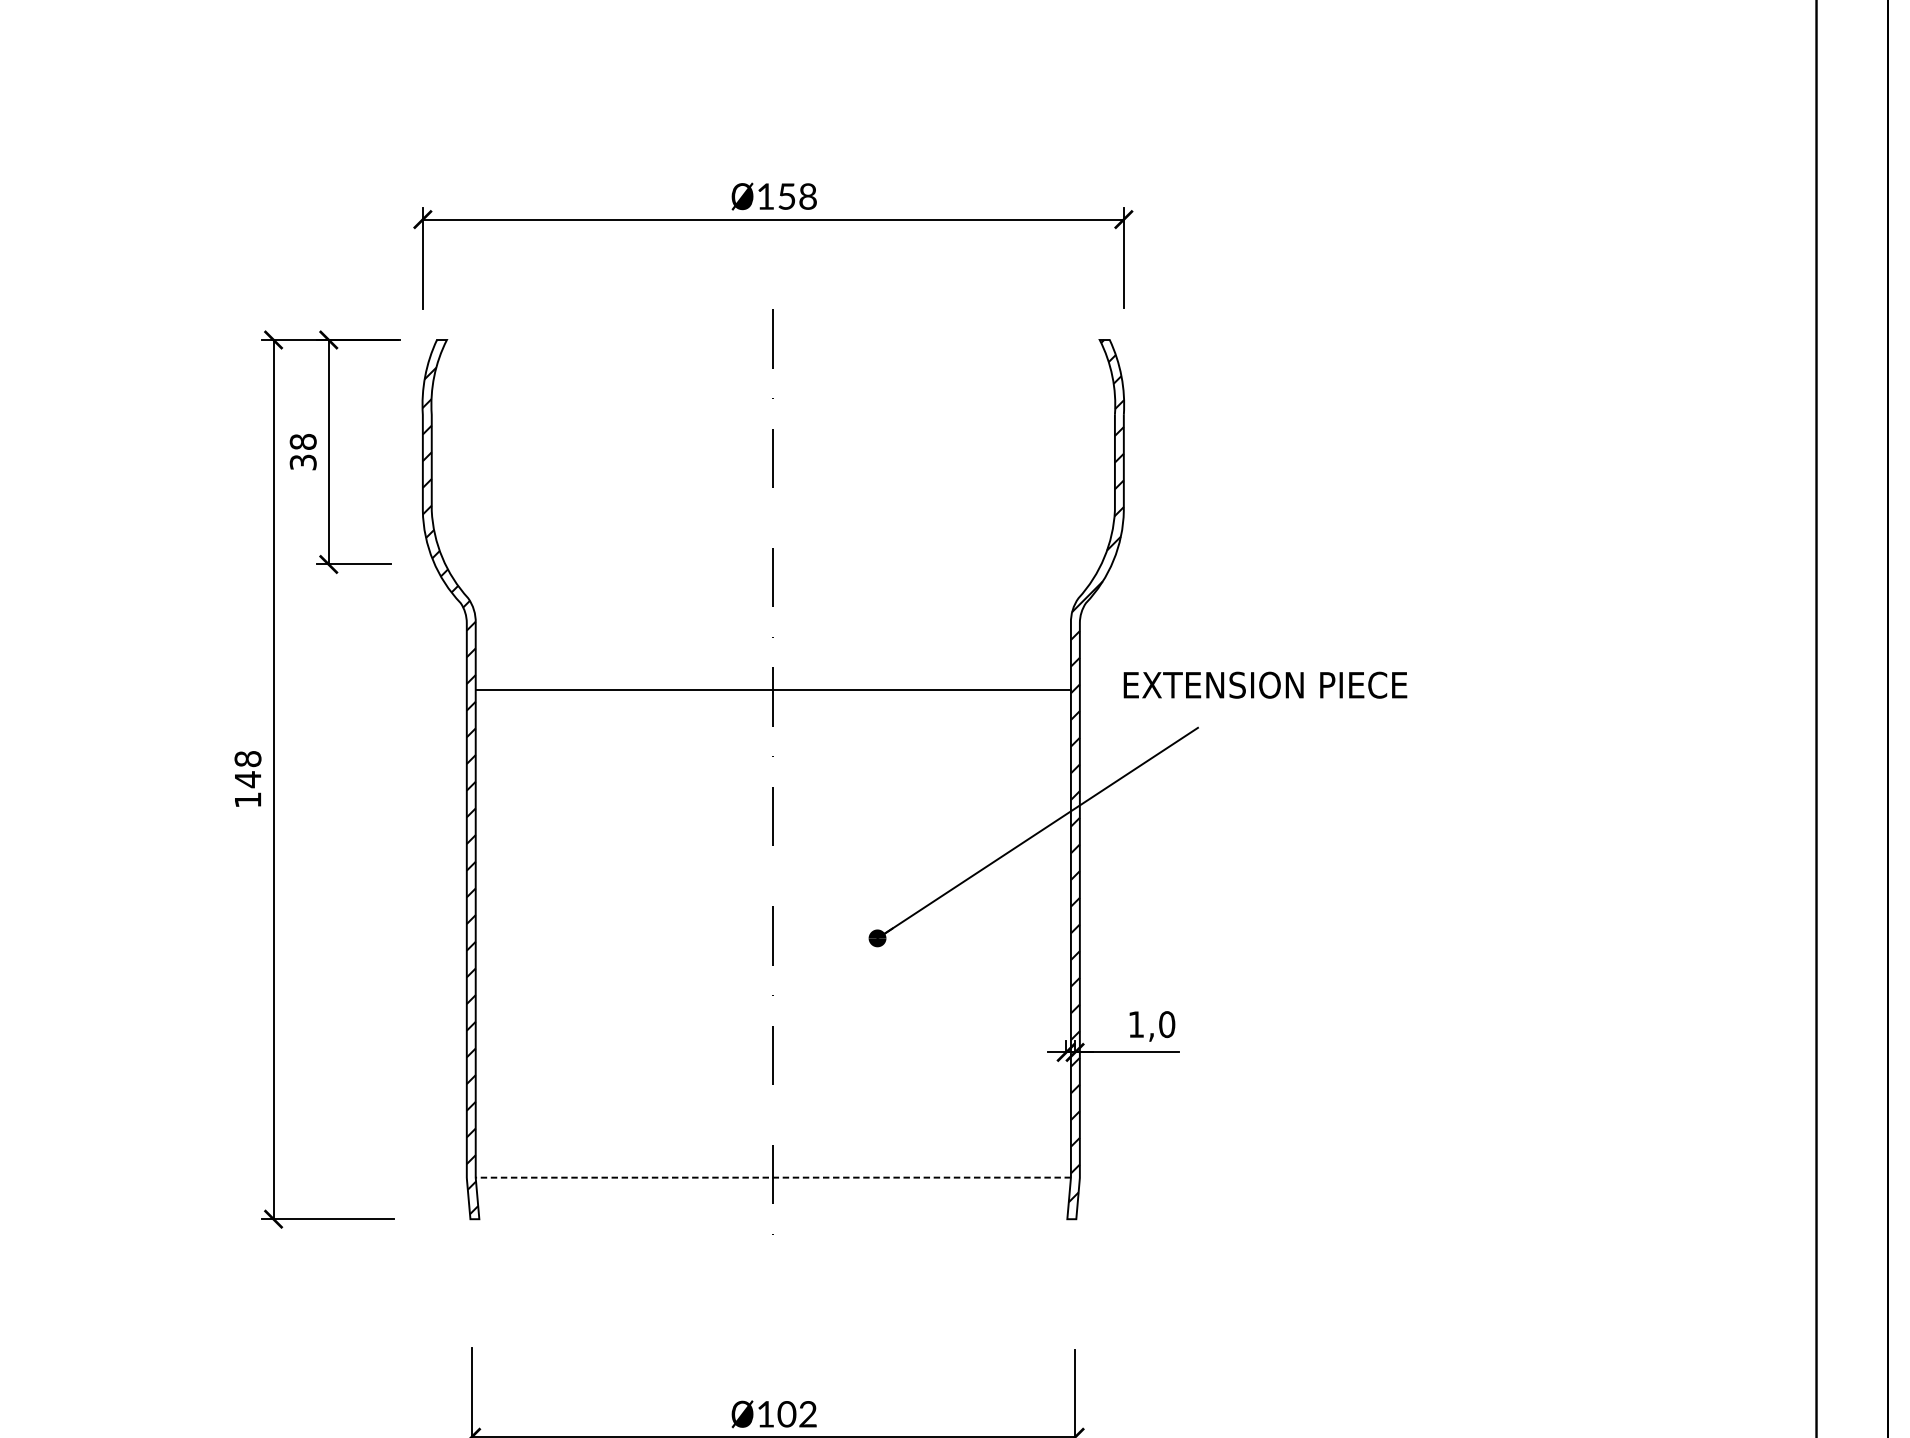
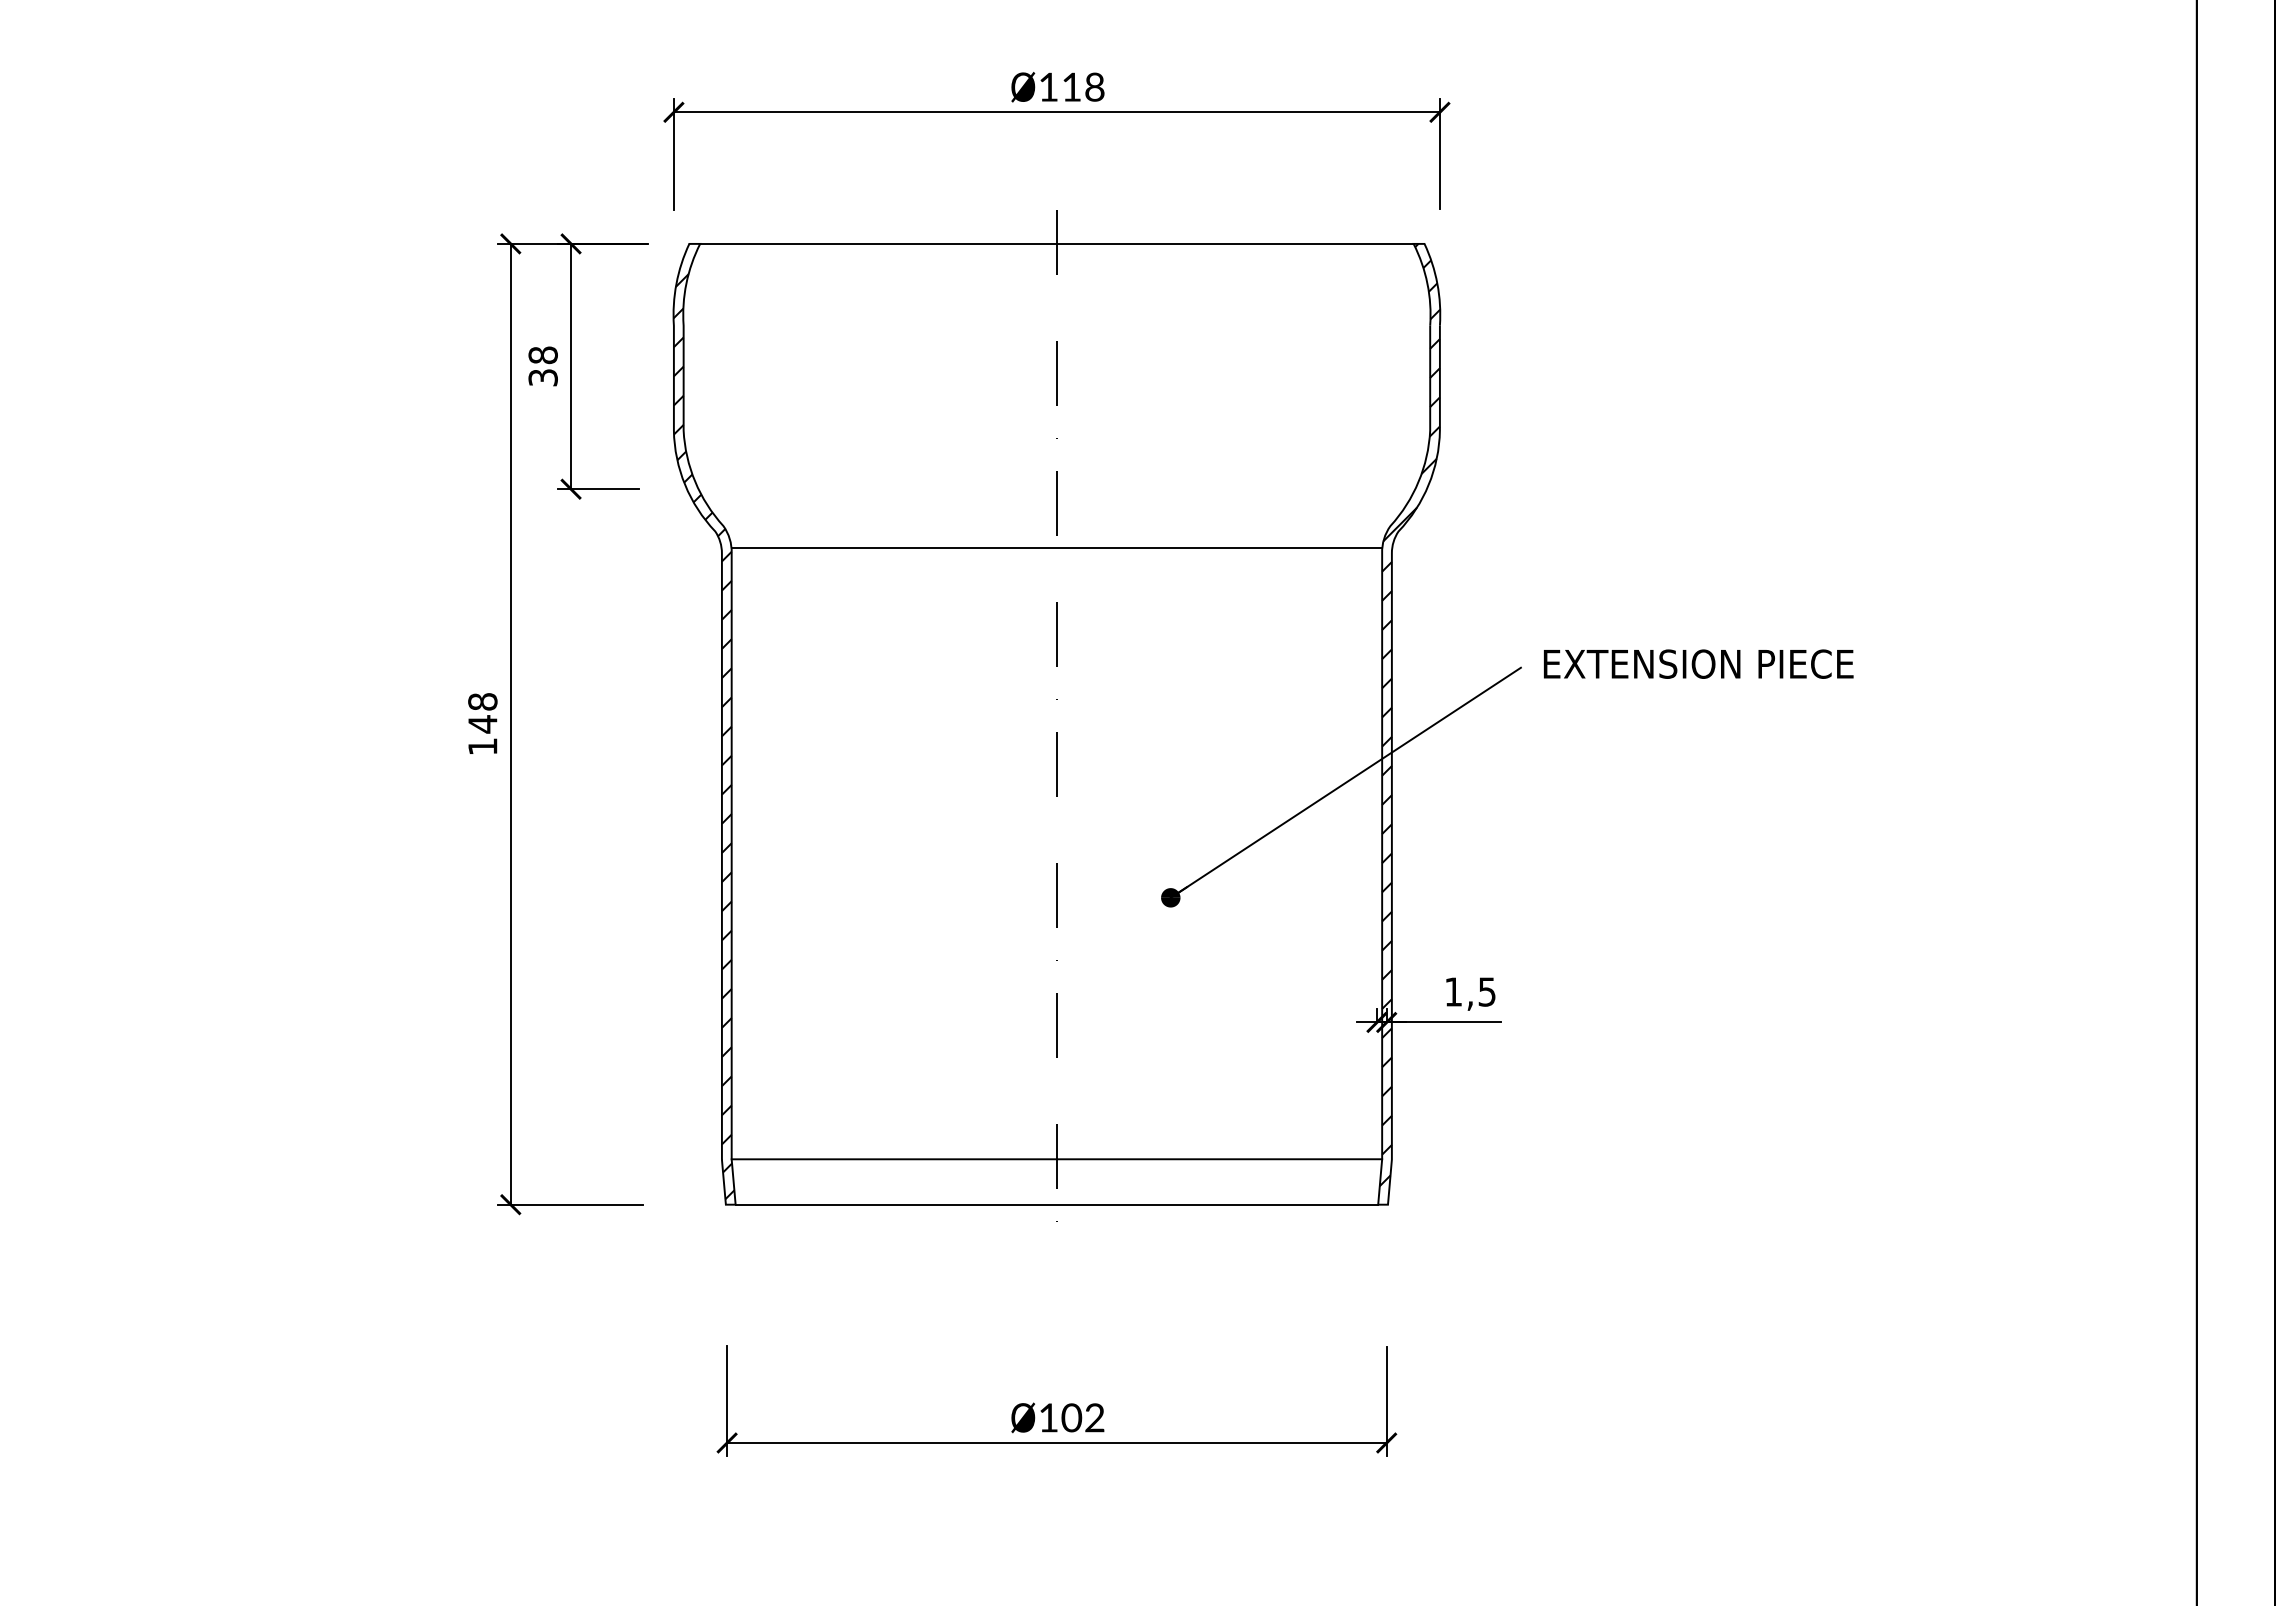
text: (786, 196) -> (1071, 87), 158 -> 118
line: (772, 339) -> (1056, 243), added
text: (1265, 684) -> (1698, 663), moved
line: (772, 690) -> (1056, 548), moved
text: (1167, 1024) -> (1487, 991), 1,0 -> 1,5
line: (772, 1177) -> (1056, 1159), dashed -> solid
line: (772, 1219) -> (1056, 1204), added

